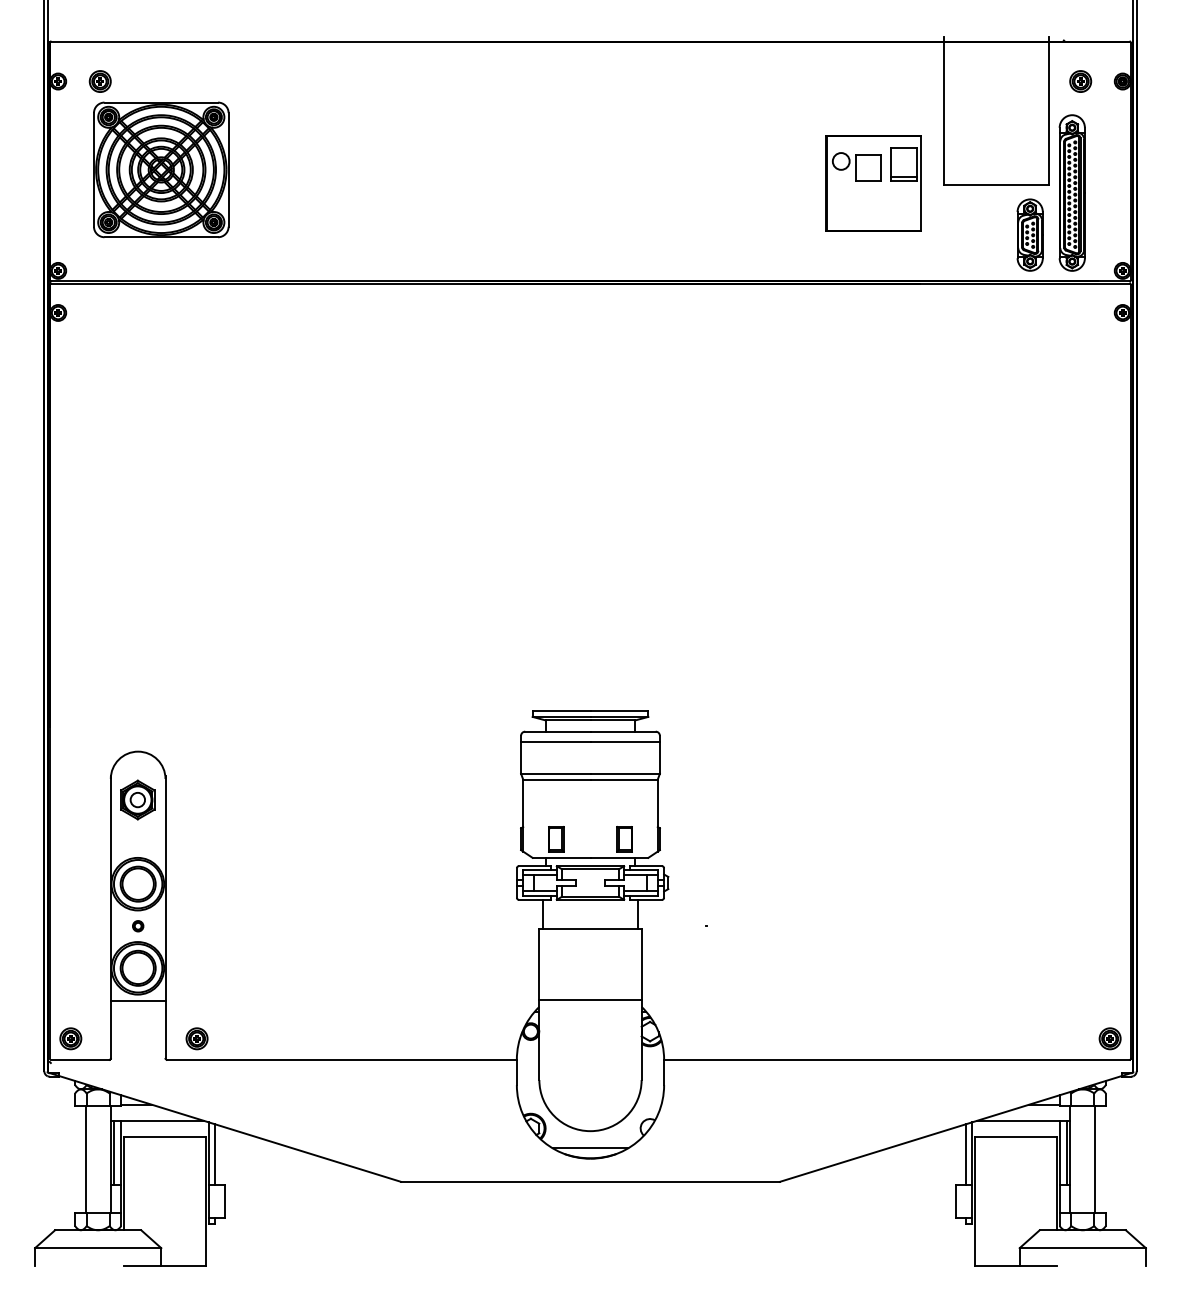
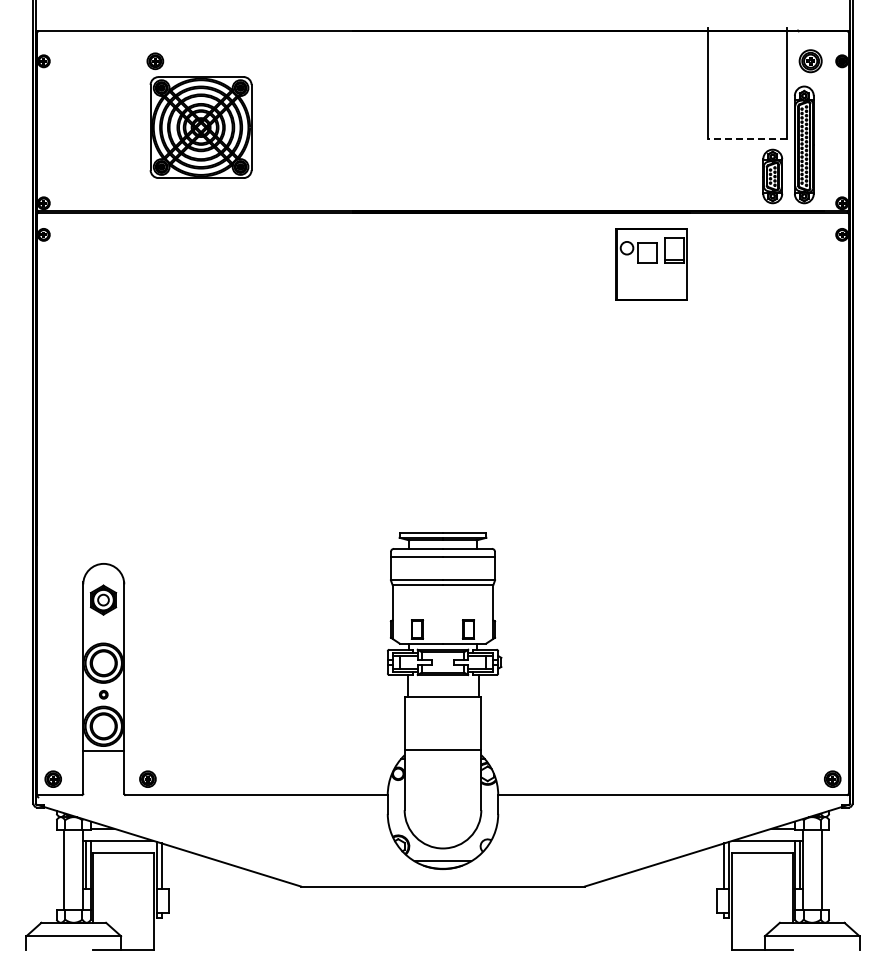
part: (1080, 81) -> (810, 61), size x1.4
part: (159, 153) -> (199, 115), moved
part: (873, 183) -> (651, 264), moved
line: (995, 184) -> (746, 138), solid -> dashed

